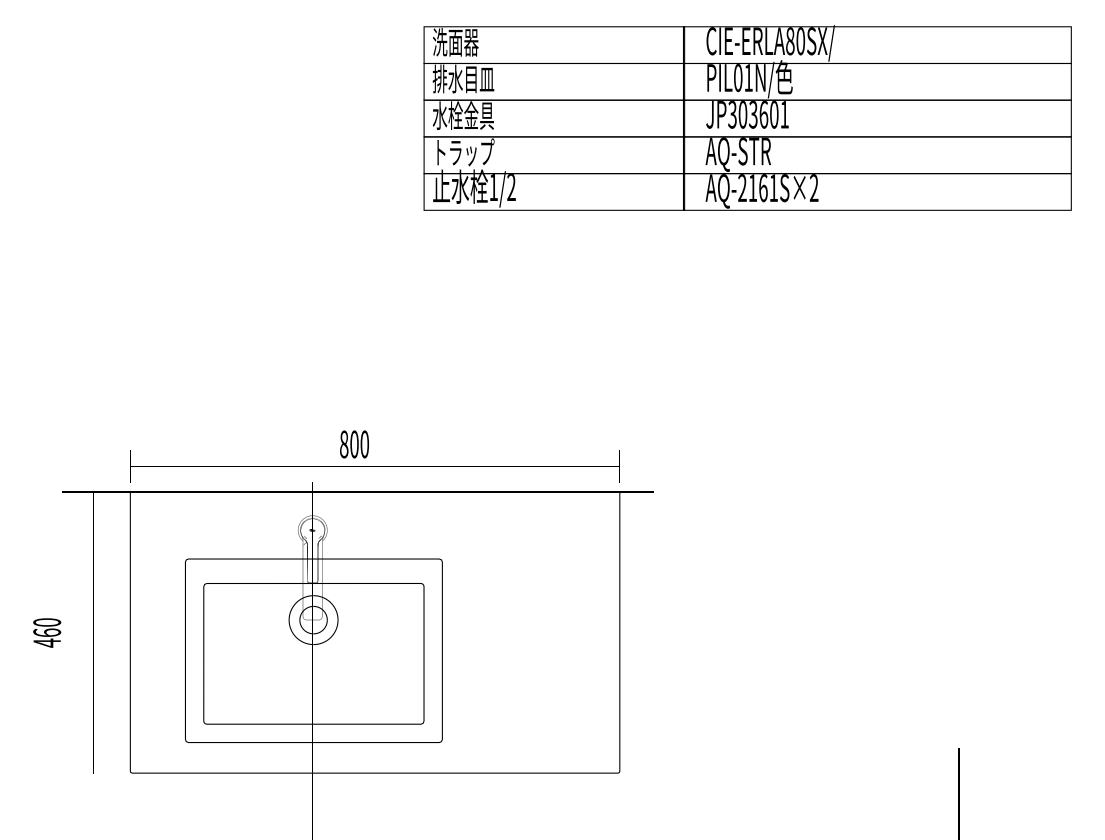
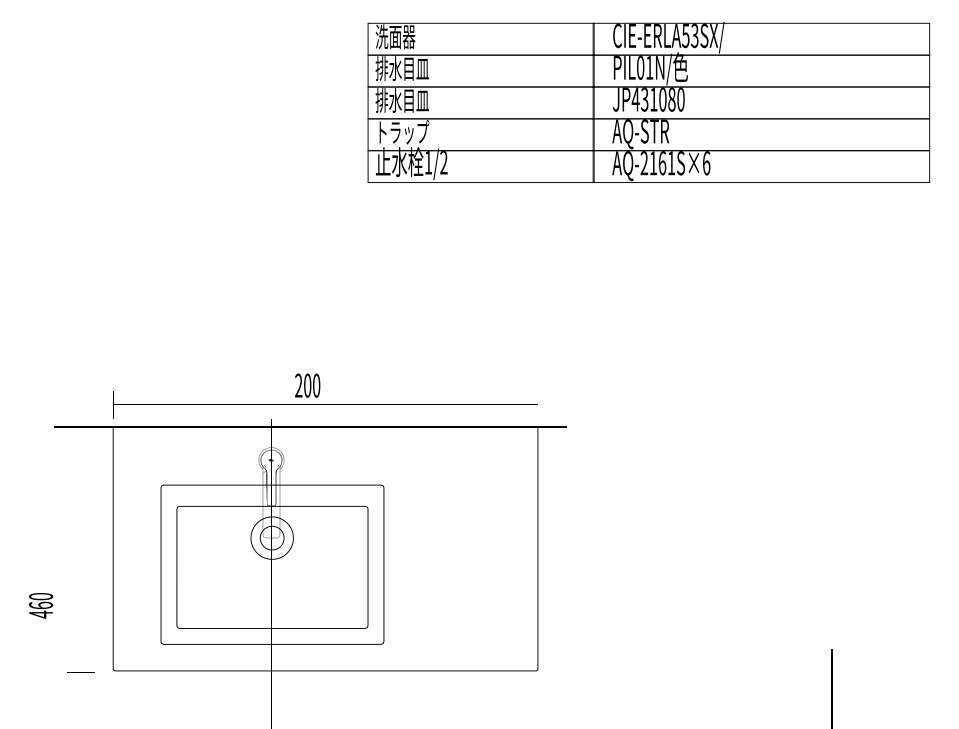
text: (795, 41) -> (690, 36), CIE-ERLA80SX/ -> CIE-ERLA53SX/
text: (757, 114) -> (657, 99), JP303601 -> JP431080
text: (463, 115) -> (402, 100), 水栓金具 -> 排水目皿
text: (813, 188) -> (705, 163), AQ-2161S×2 -> AQ-2161S×6
text: (344, 444) -> (299, 385), 800 -> 200
text: (47, 632) -> (41, 605), moved

